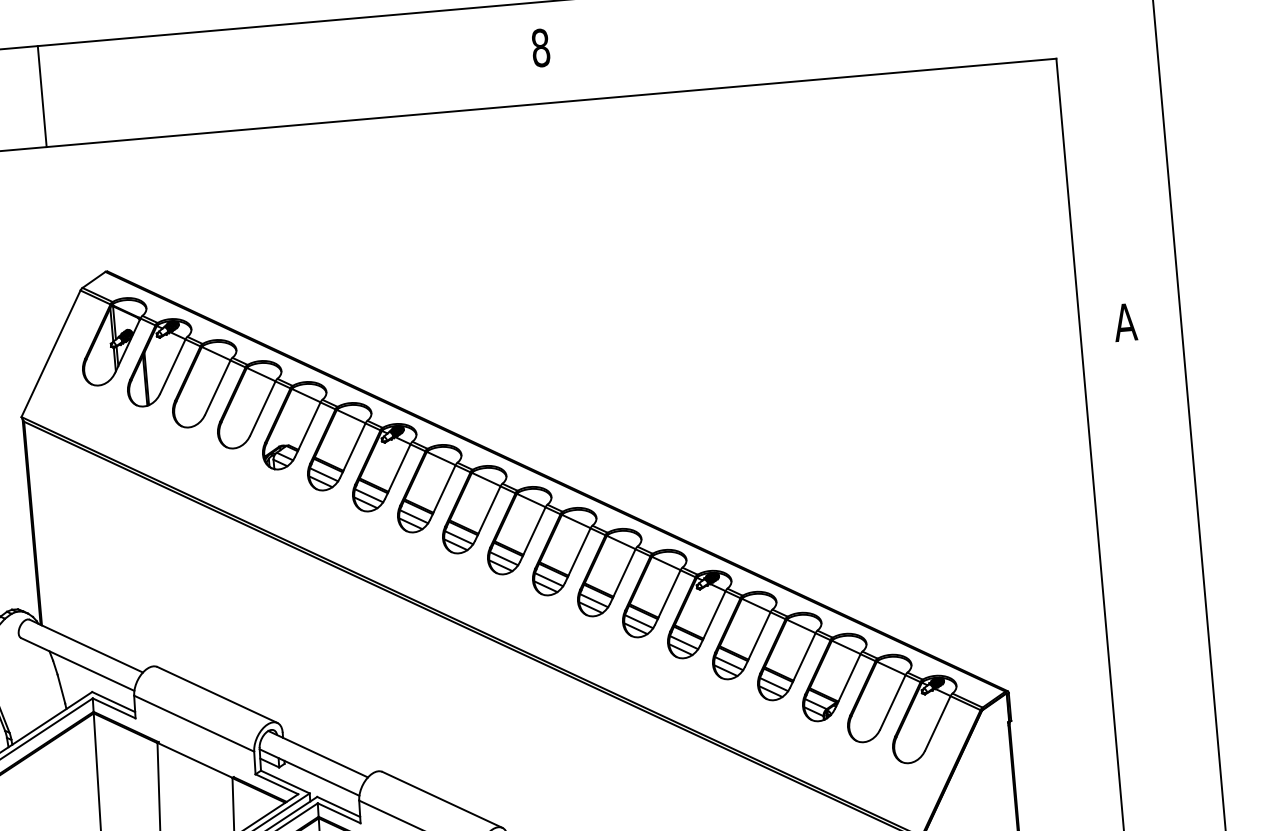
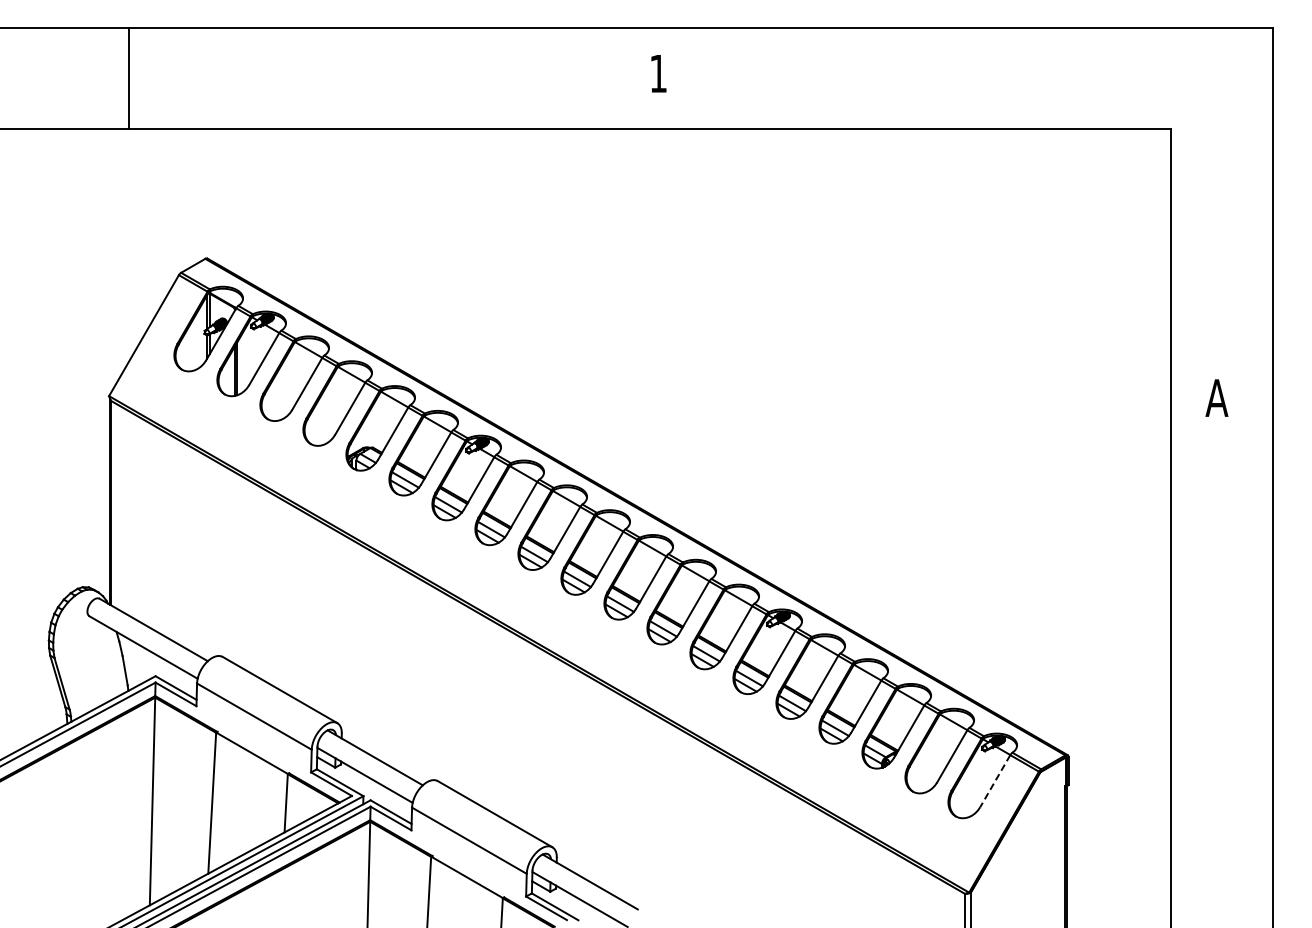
text: (540, 47) -> (658, 73), 8 -> 1
line: (42, 96) -> (128, 78), moved
line: (938, 723) -> (995, 781), solid -> dashed

